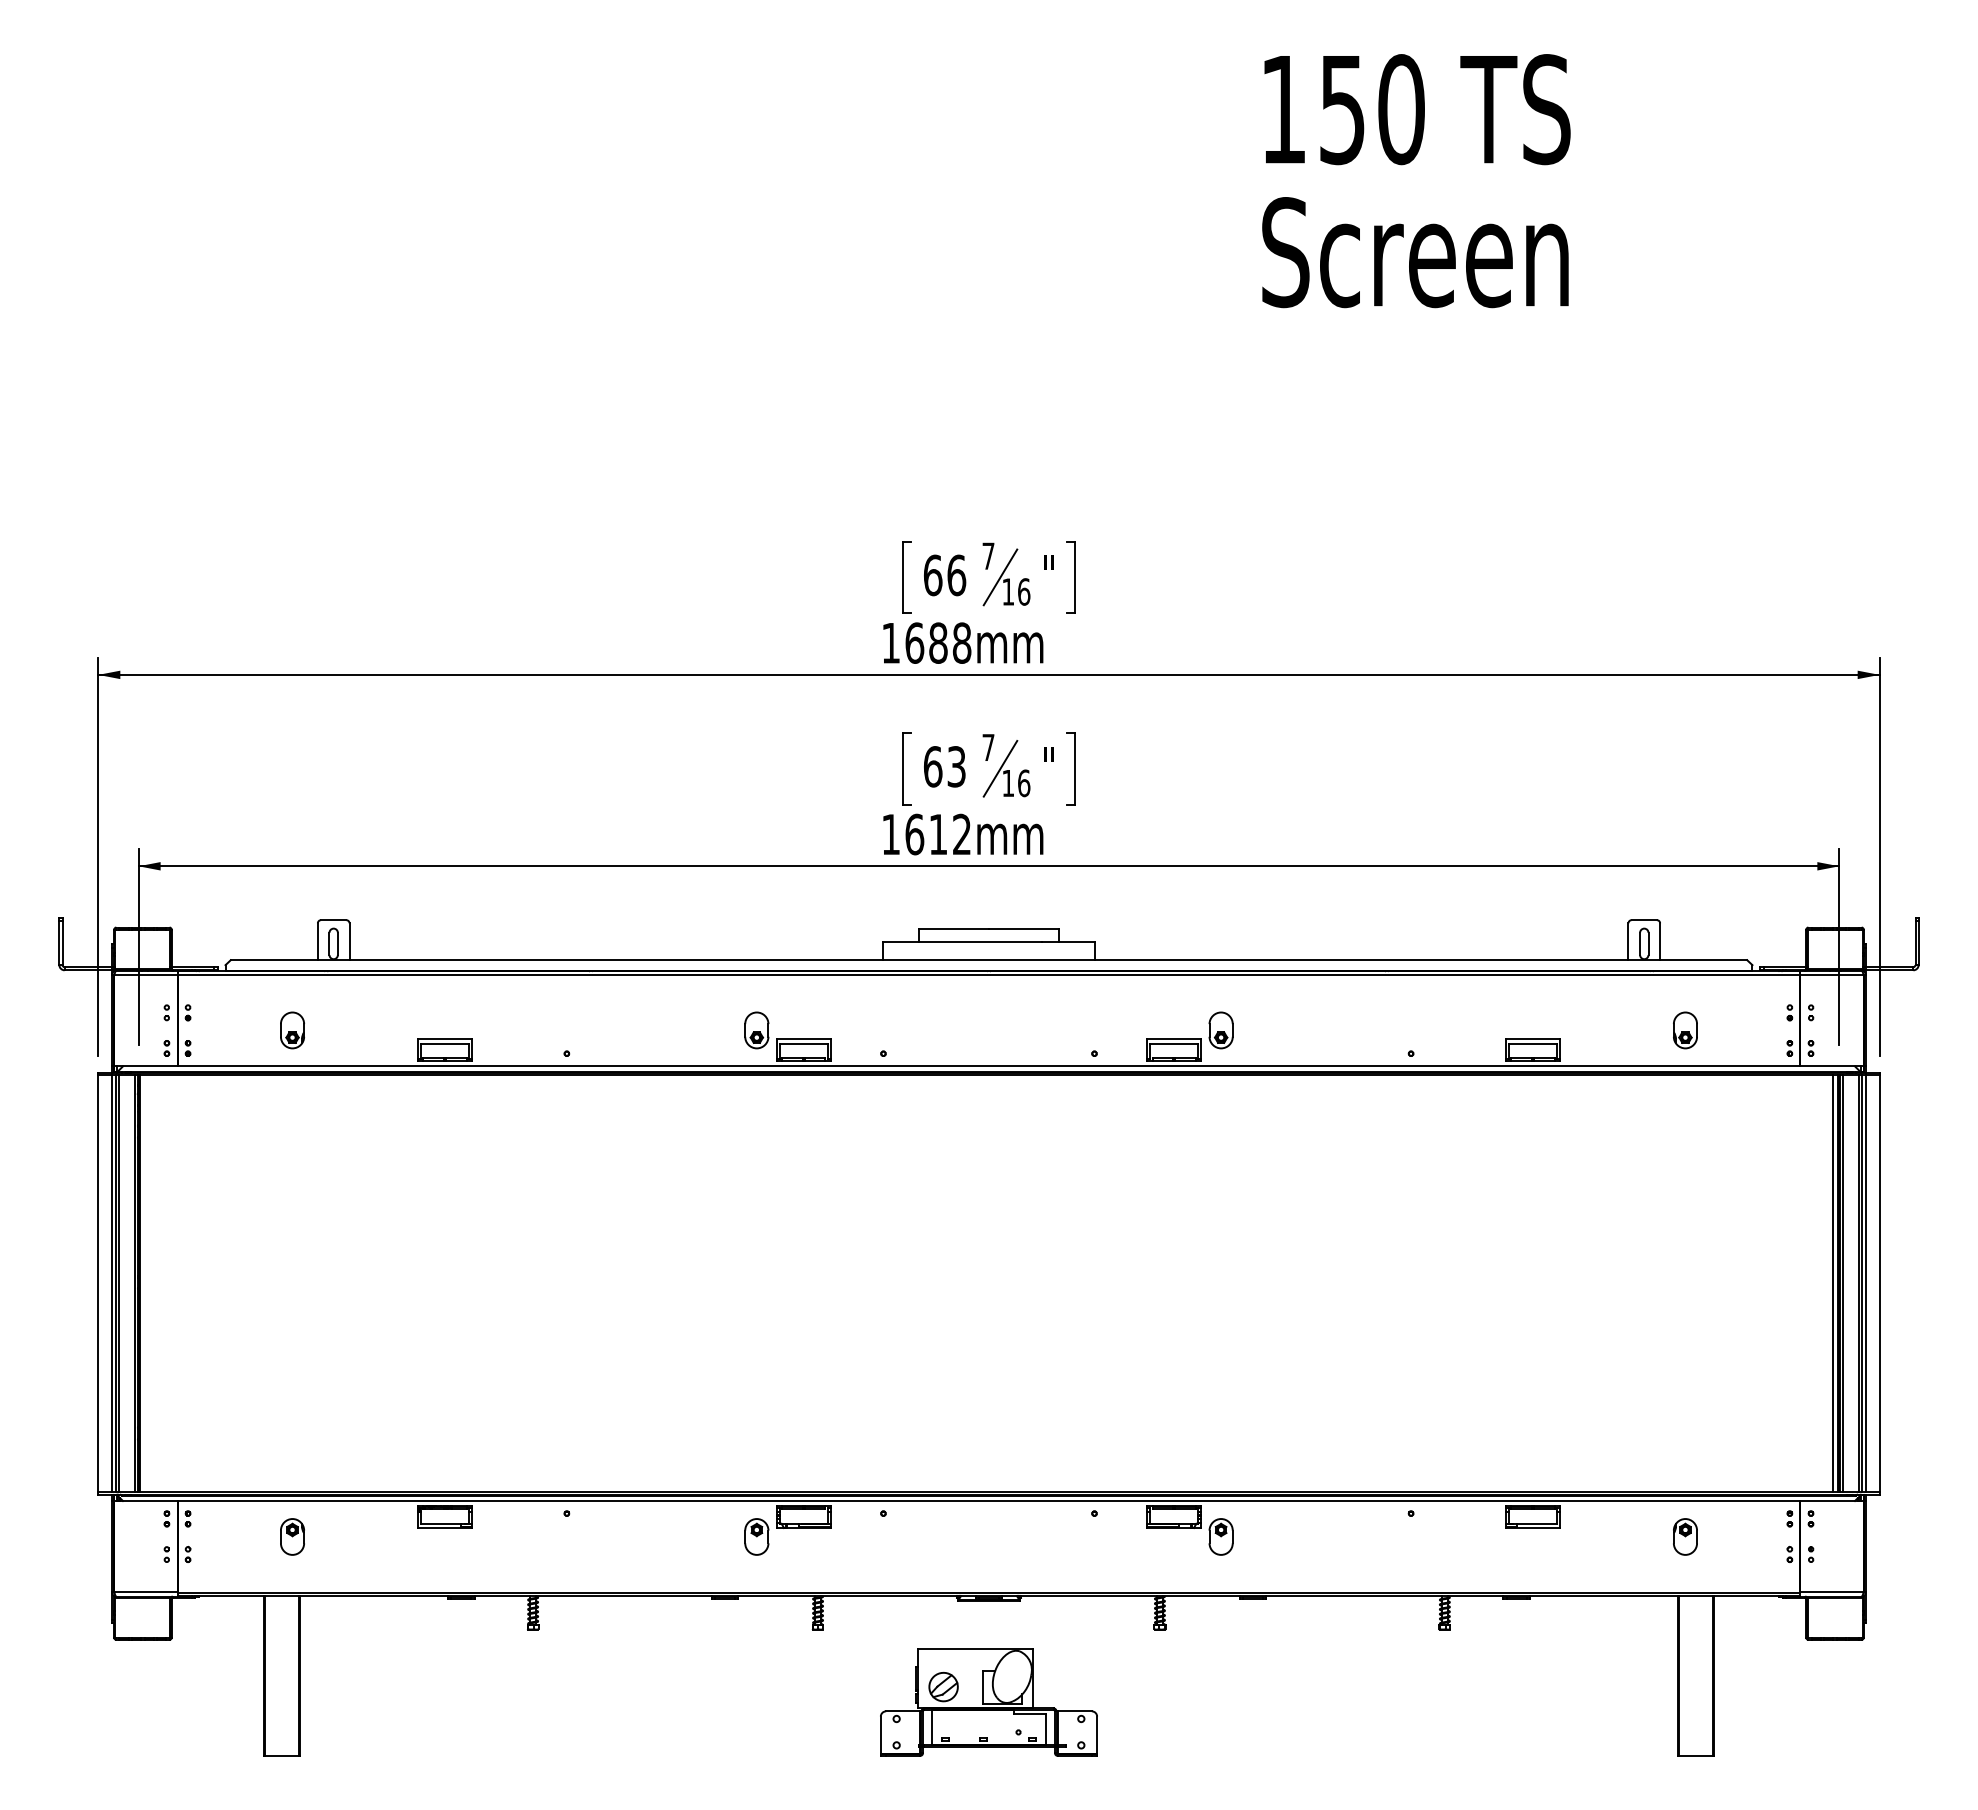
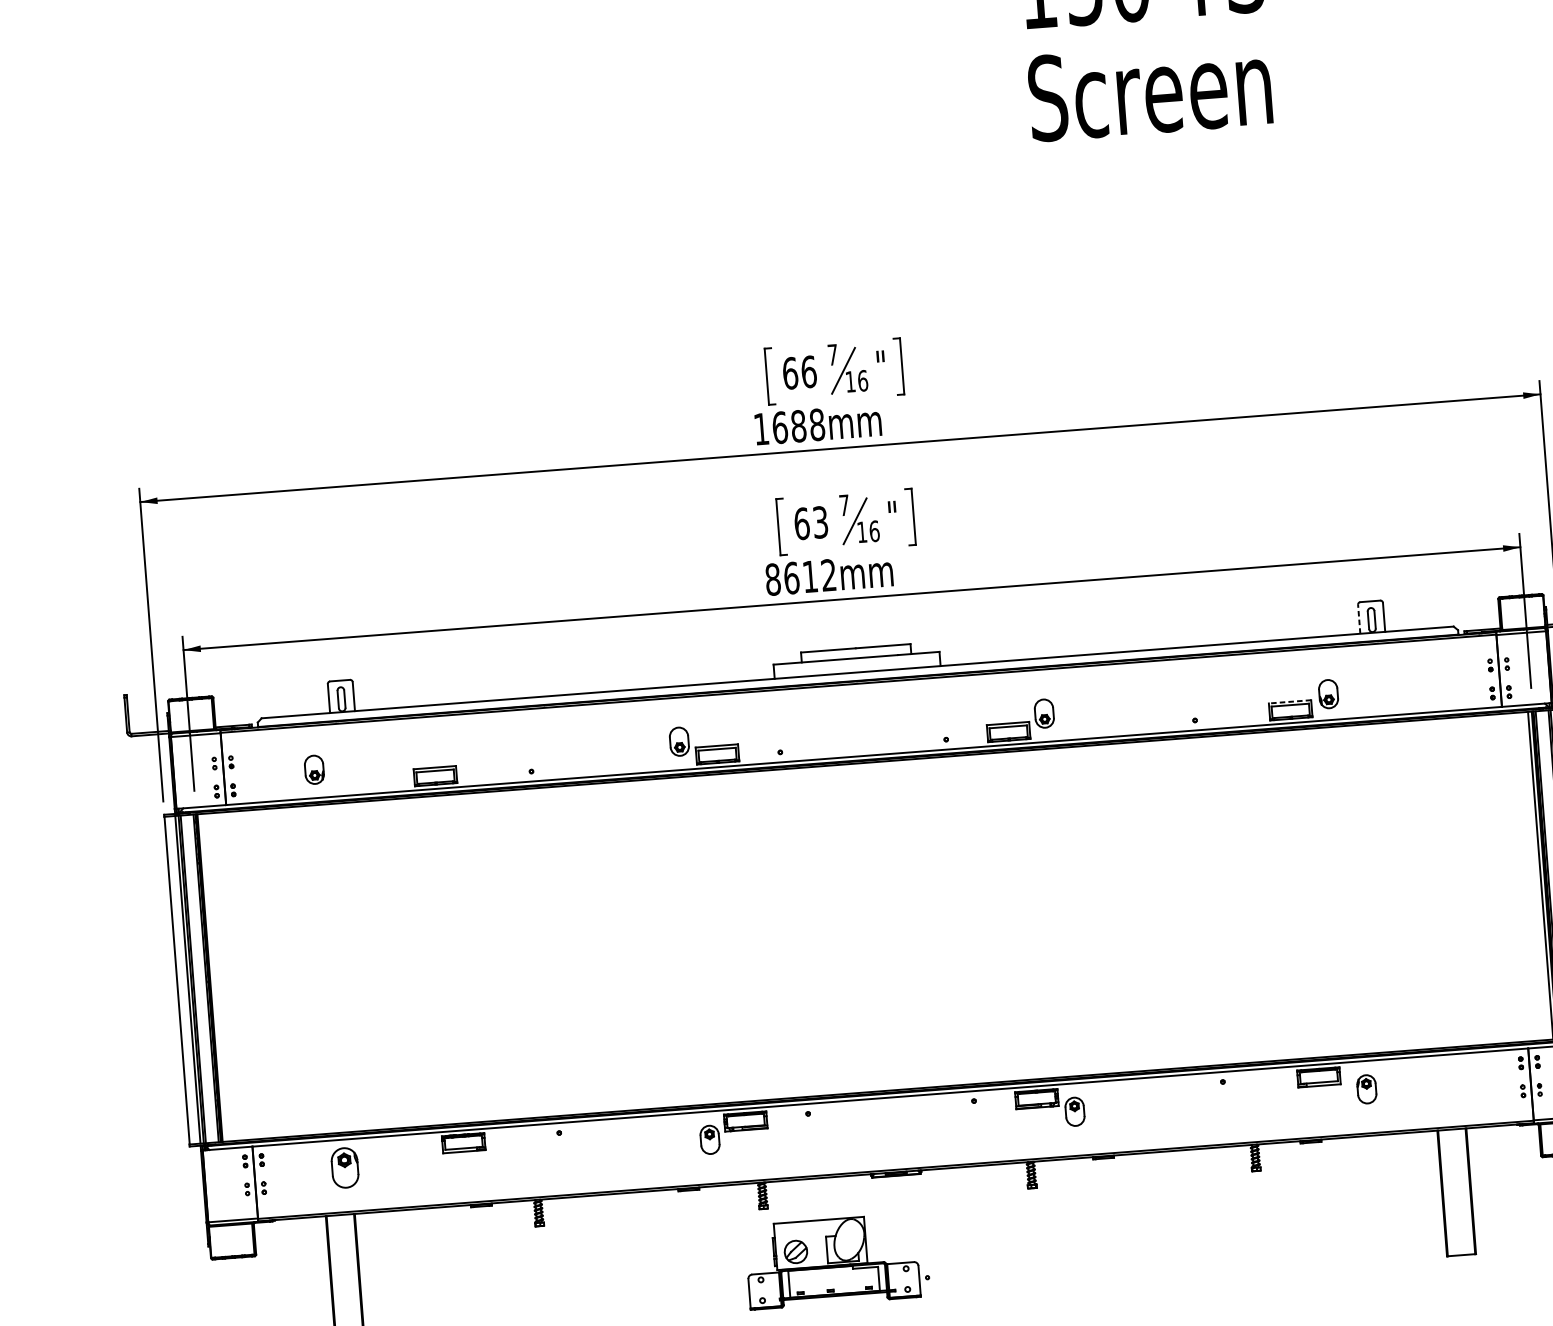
text: (890, 834) -> (772, 579), 1612mm -> 8612mm
line: (1628, 941) -> (1359, 619), solid -> dashed
part: (1685, 1030) -> (1328, 694), moved
line: (1532, 1039) -> (1289, 701), solid -> dashed
part: (292, 1536) -> (345, 1167), size x1.4
part: (1685, 1536) -> (1366, 1088), moved
part: (988, 1702) -> (832, 1261), moved

